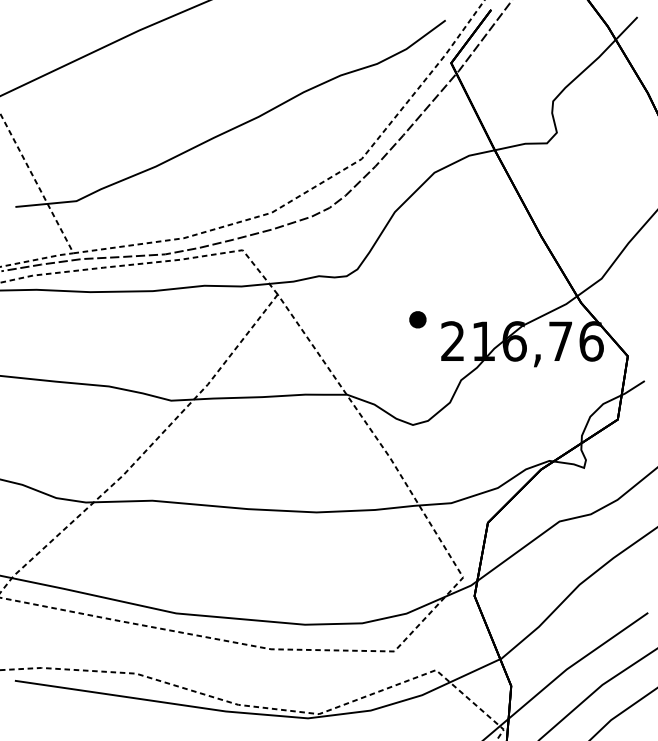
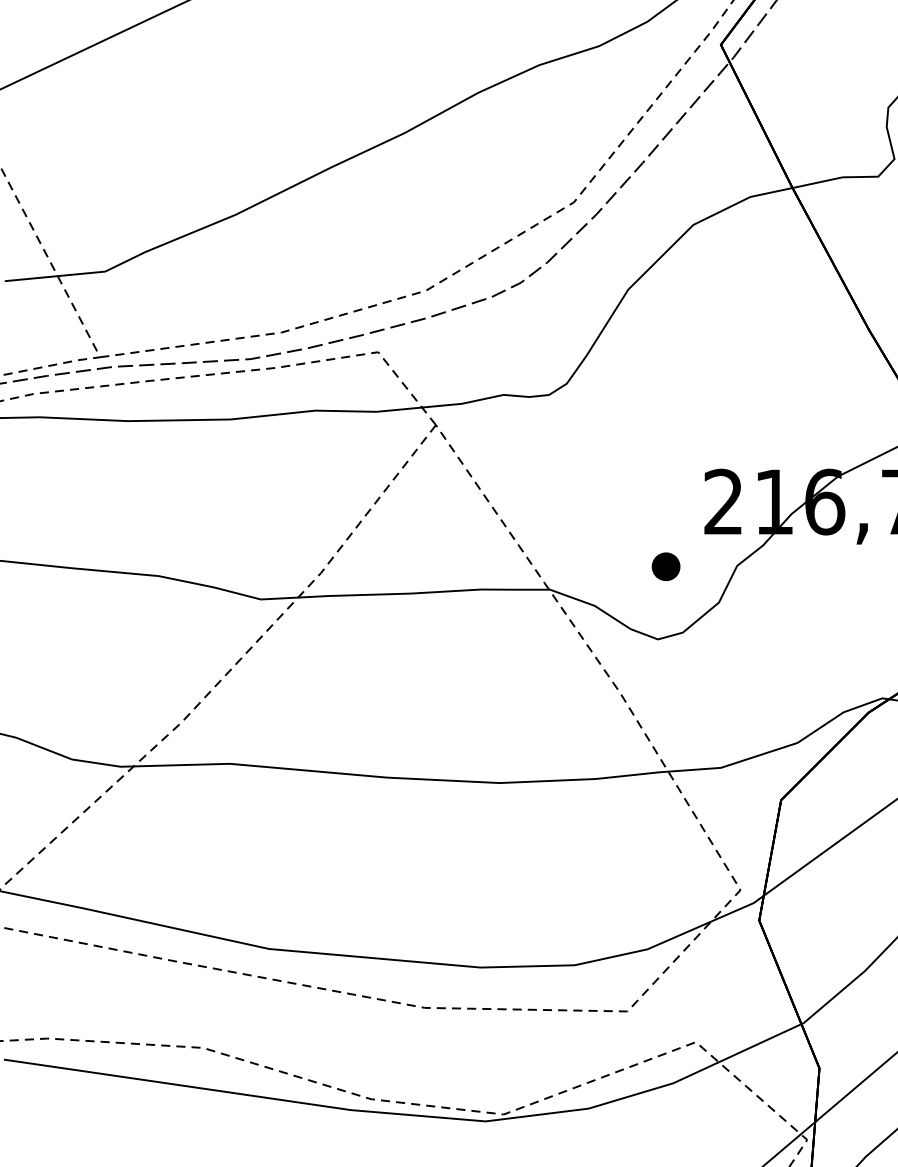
part: (417, 319) -> (665, 566), moved

